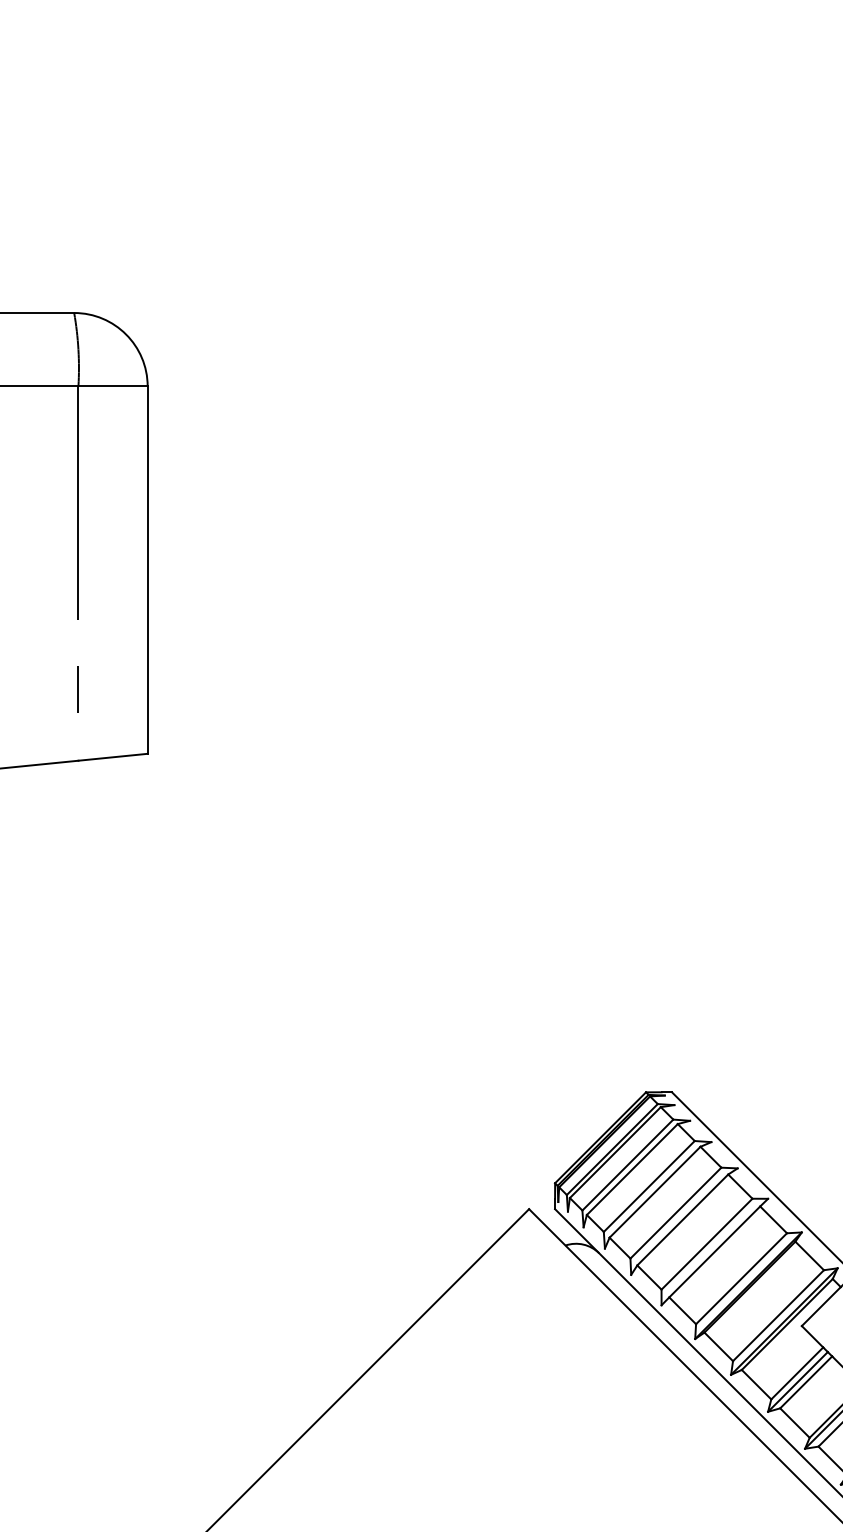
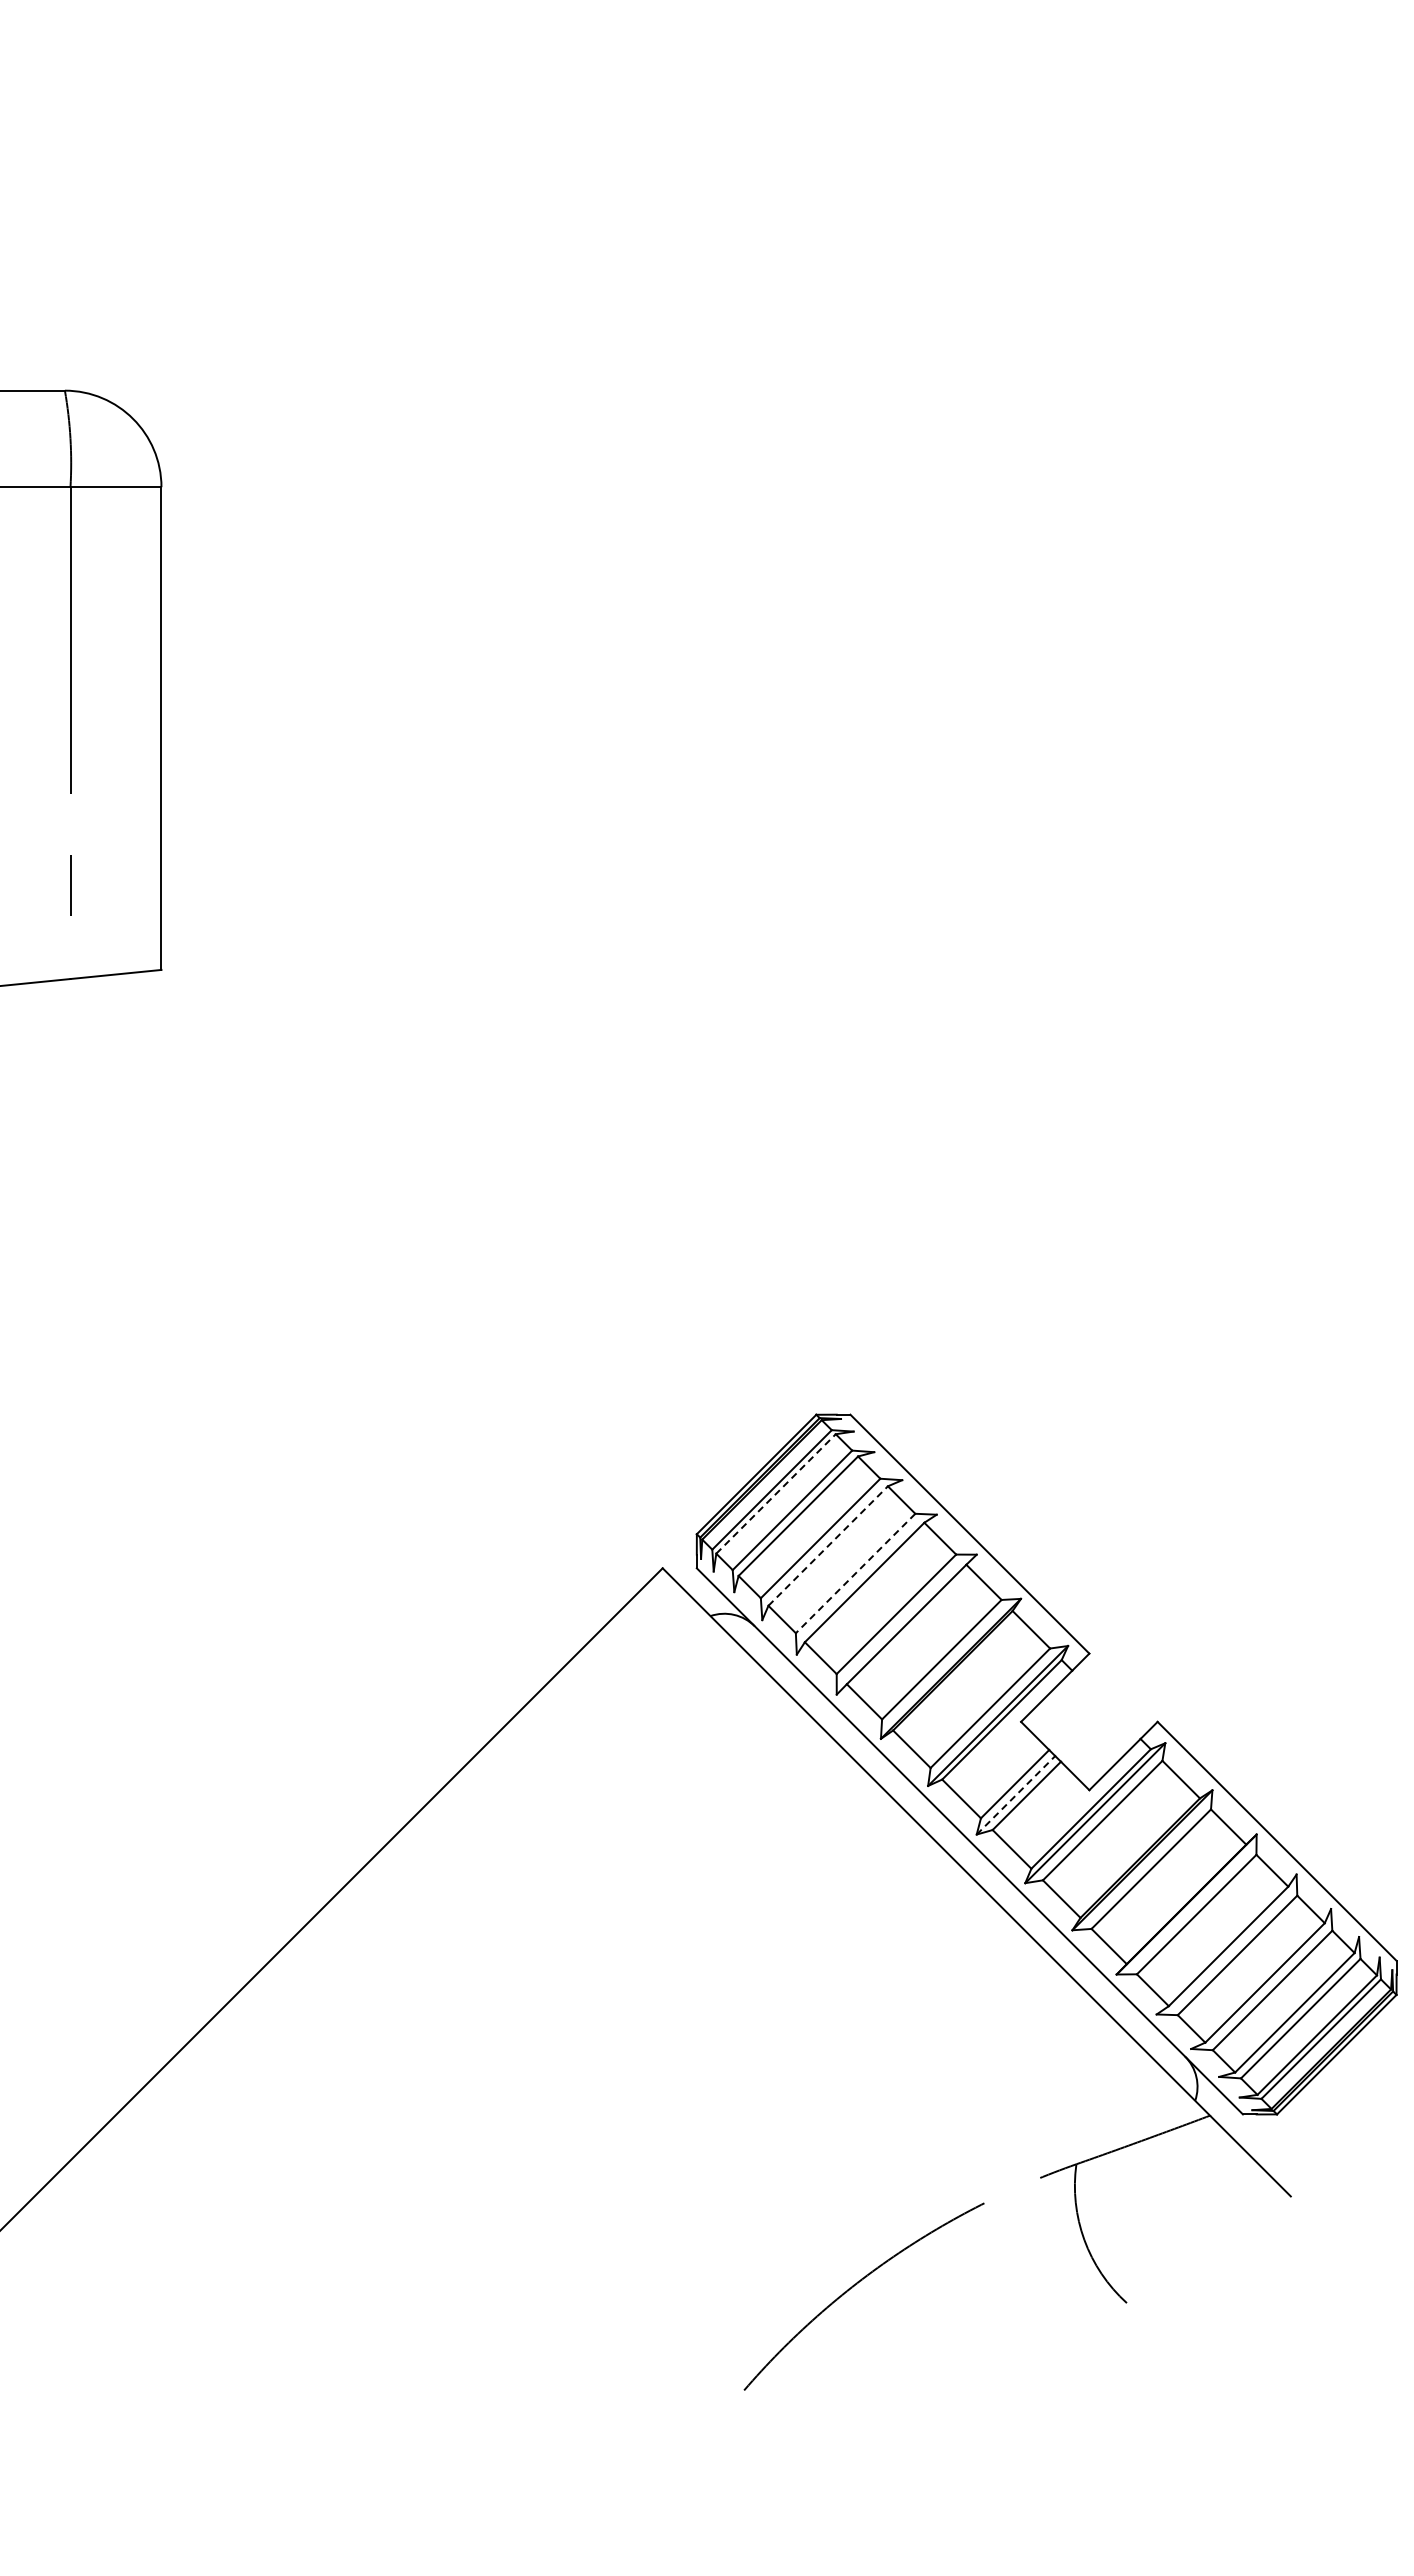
line: (615, 1152) -> (776, 1493), solid -> dashed
line: (655, 1191) -> (828, 1545), solid -> dashed
line: (675, 1213) -> (855, 1573), solid -> dashed
line: (798, 1382) -> (1016, 1795), solid -> dashed

